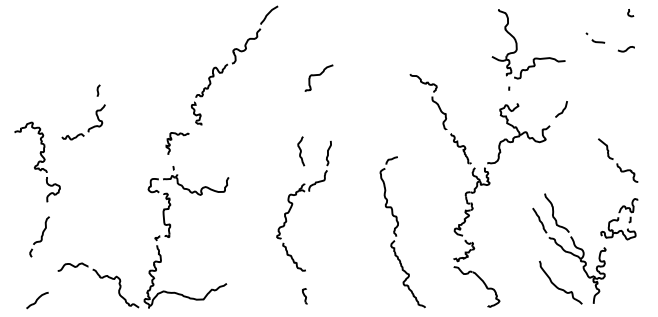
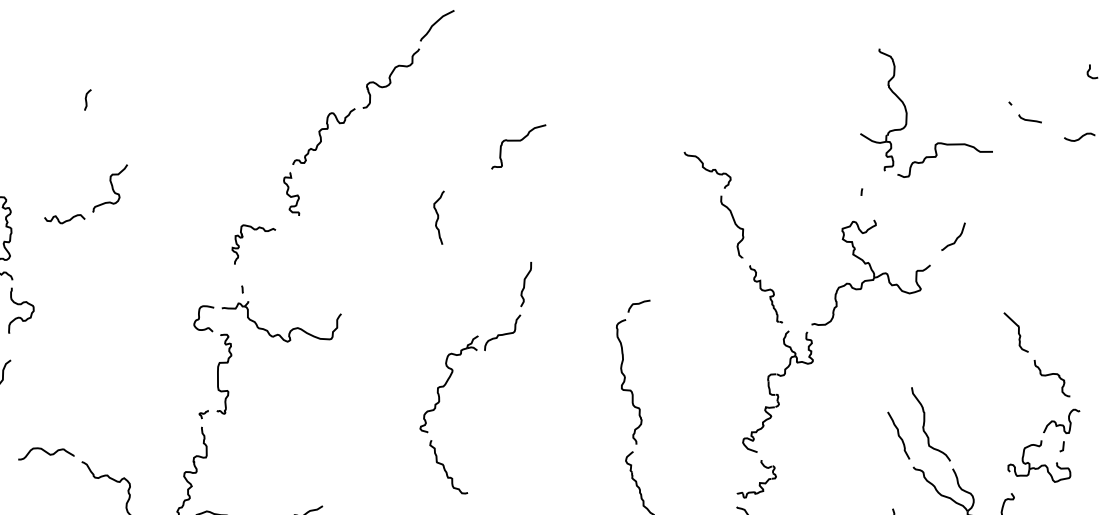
part: (517, 44) -> (908, 115), moved
curve: (98, 90) -> (87, 99), moved
curve: (301, 151) -> (439, 217), moved
part: (618, 160) -> (1037, 354), moved

